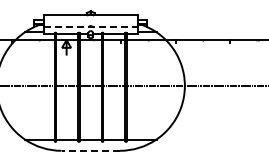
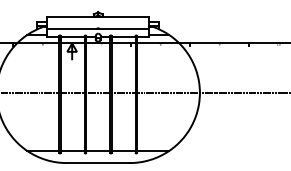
line: (91, 26) -> (99, 28), dashed -> solid
line: (90, 150) -> (97, 162), dashed -> solid

